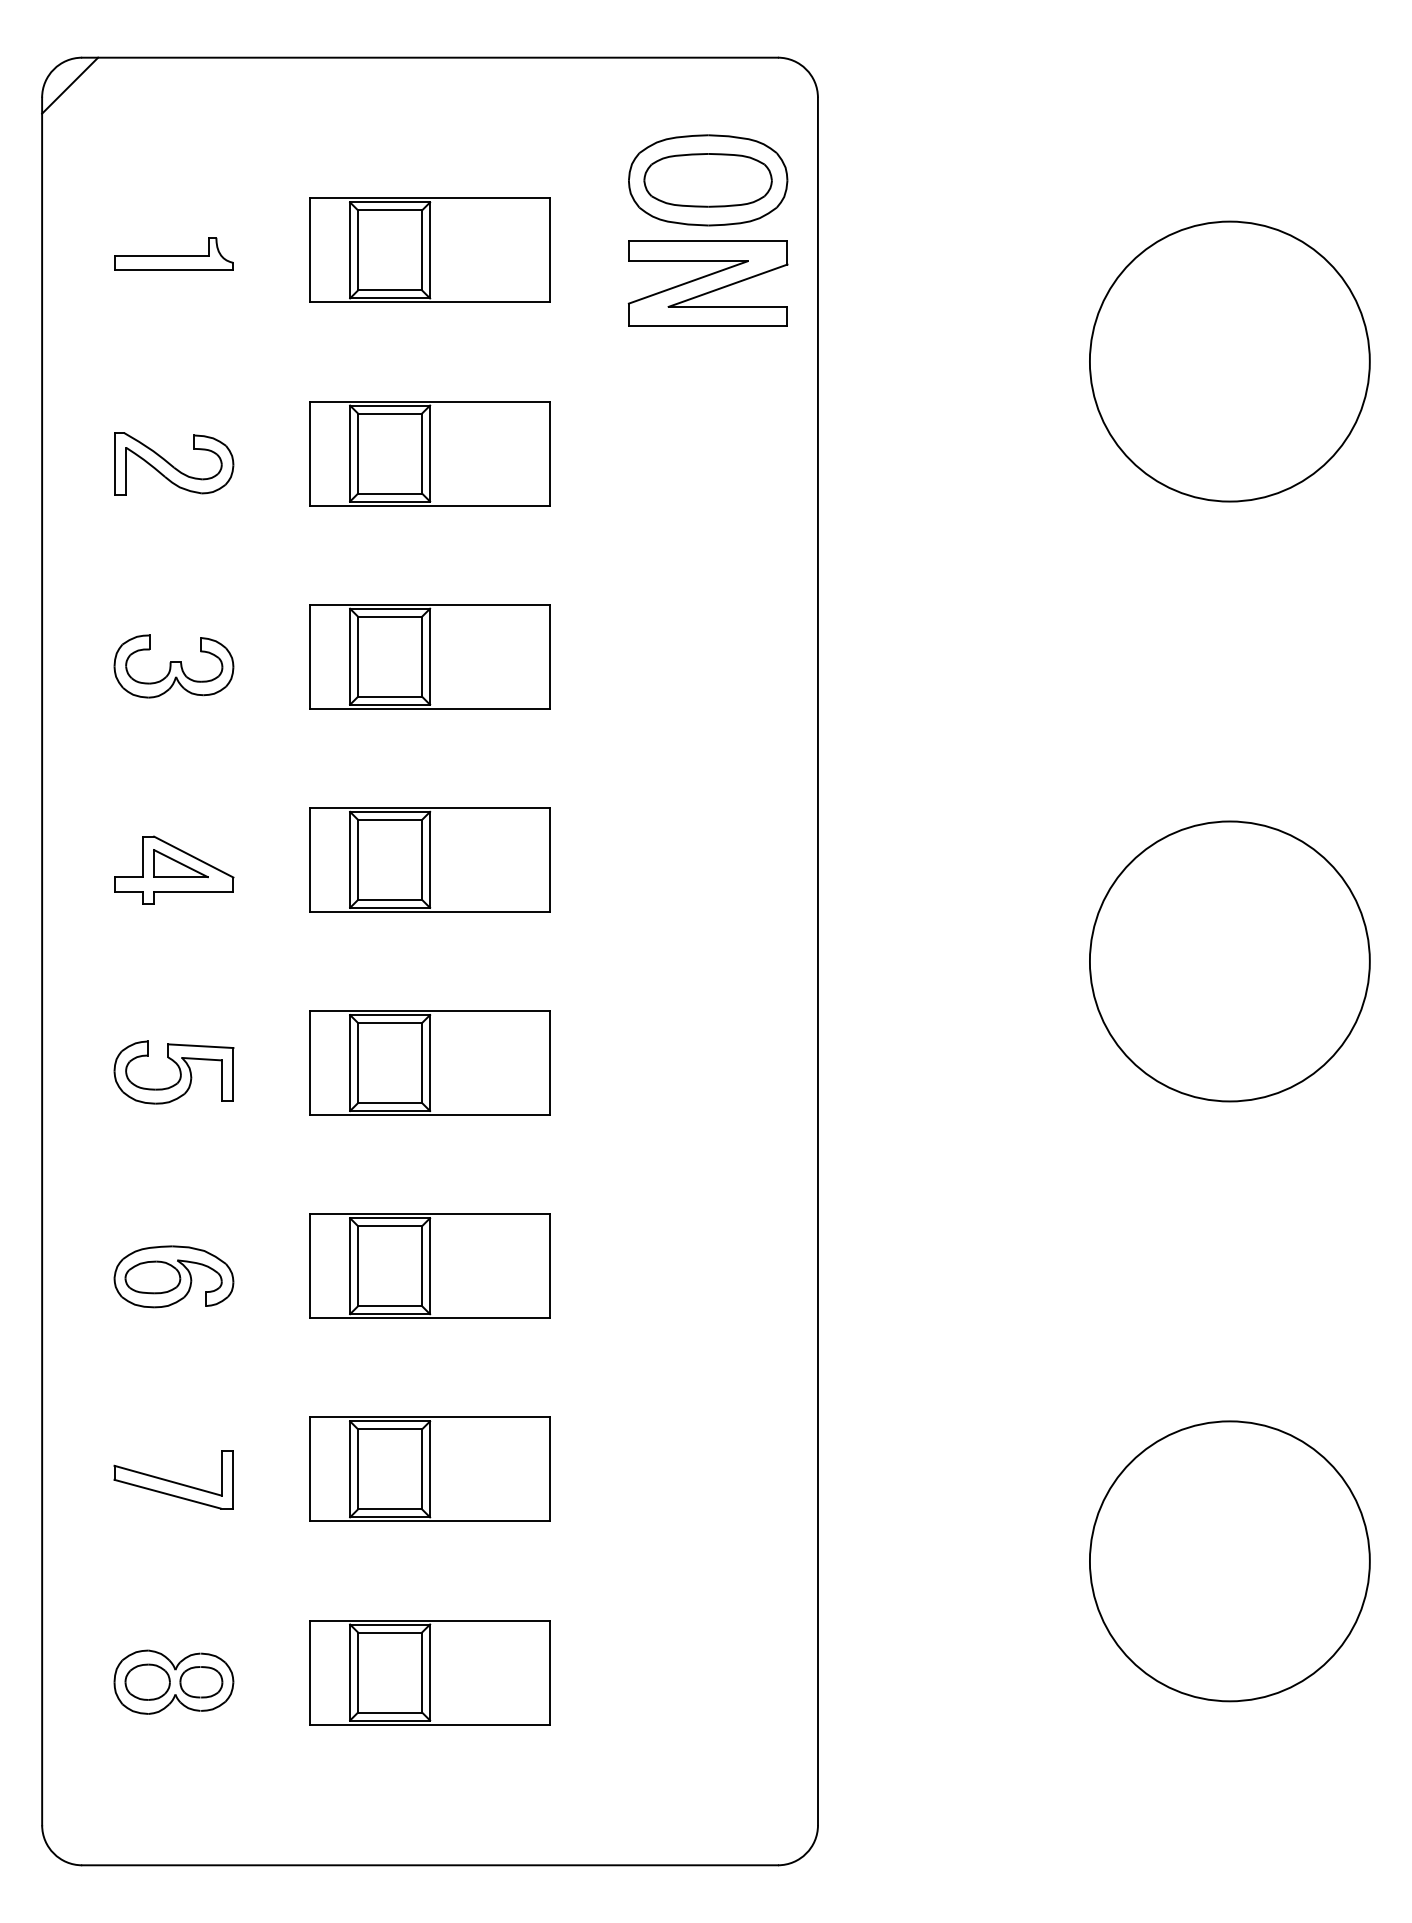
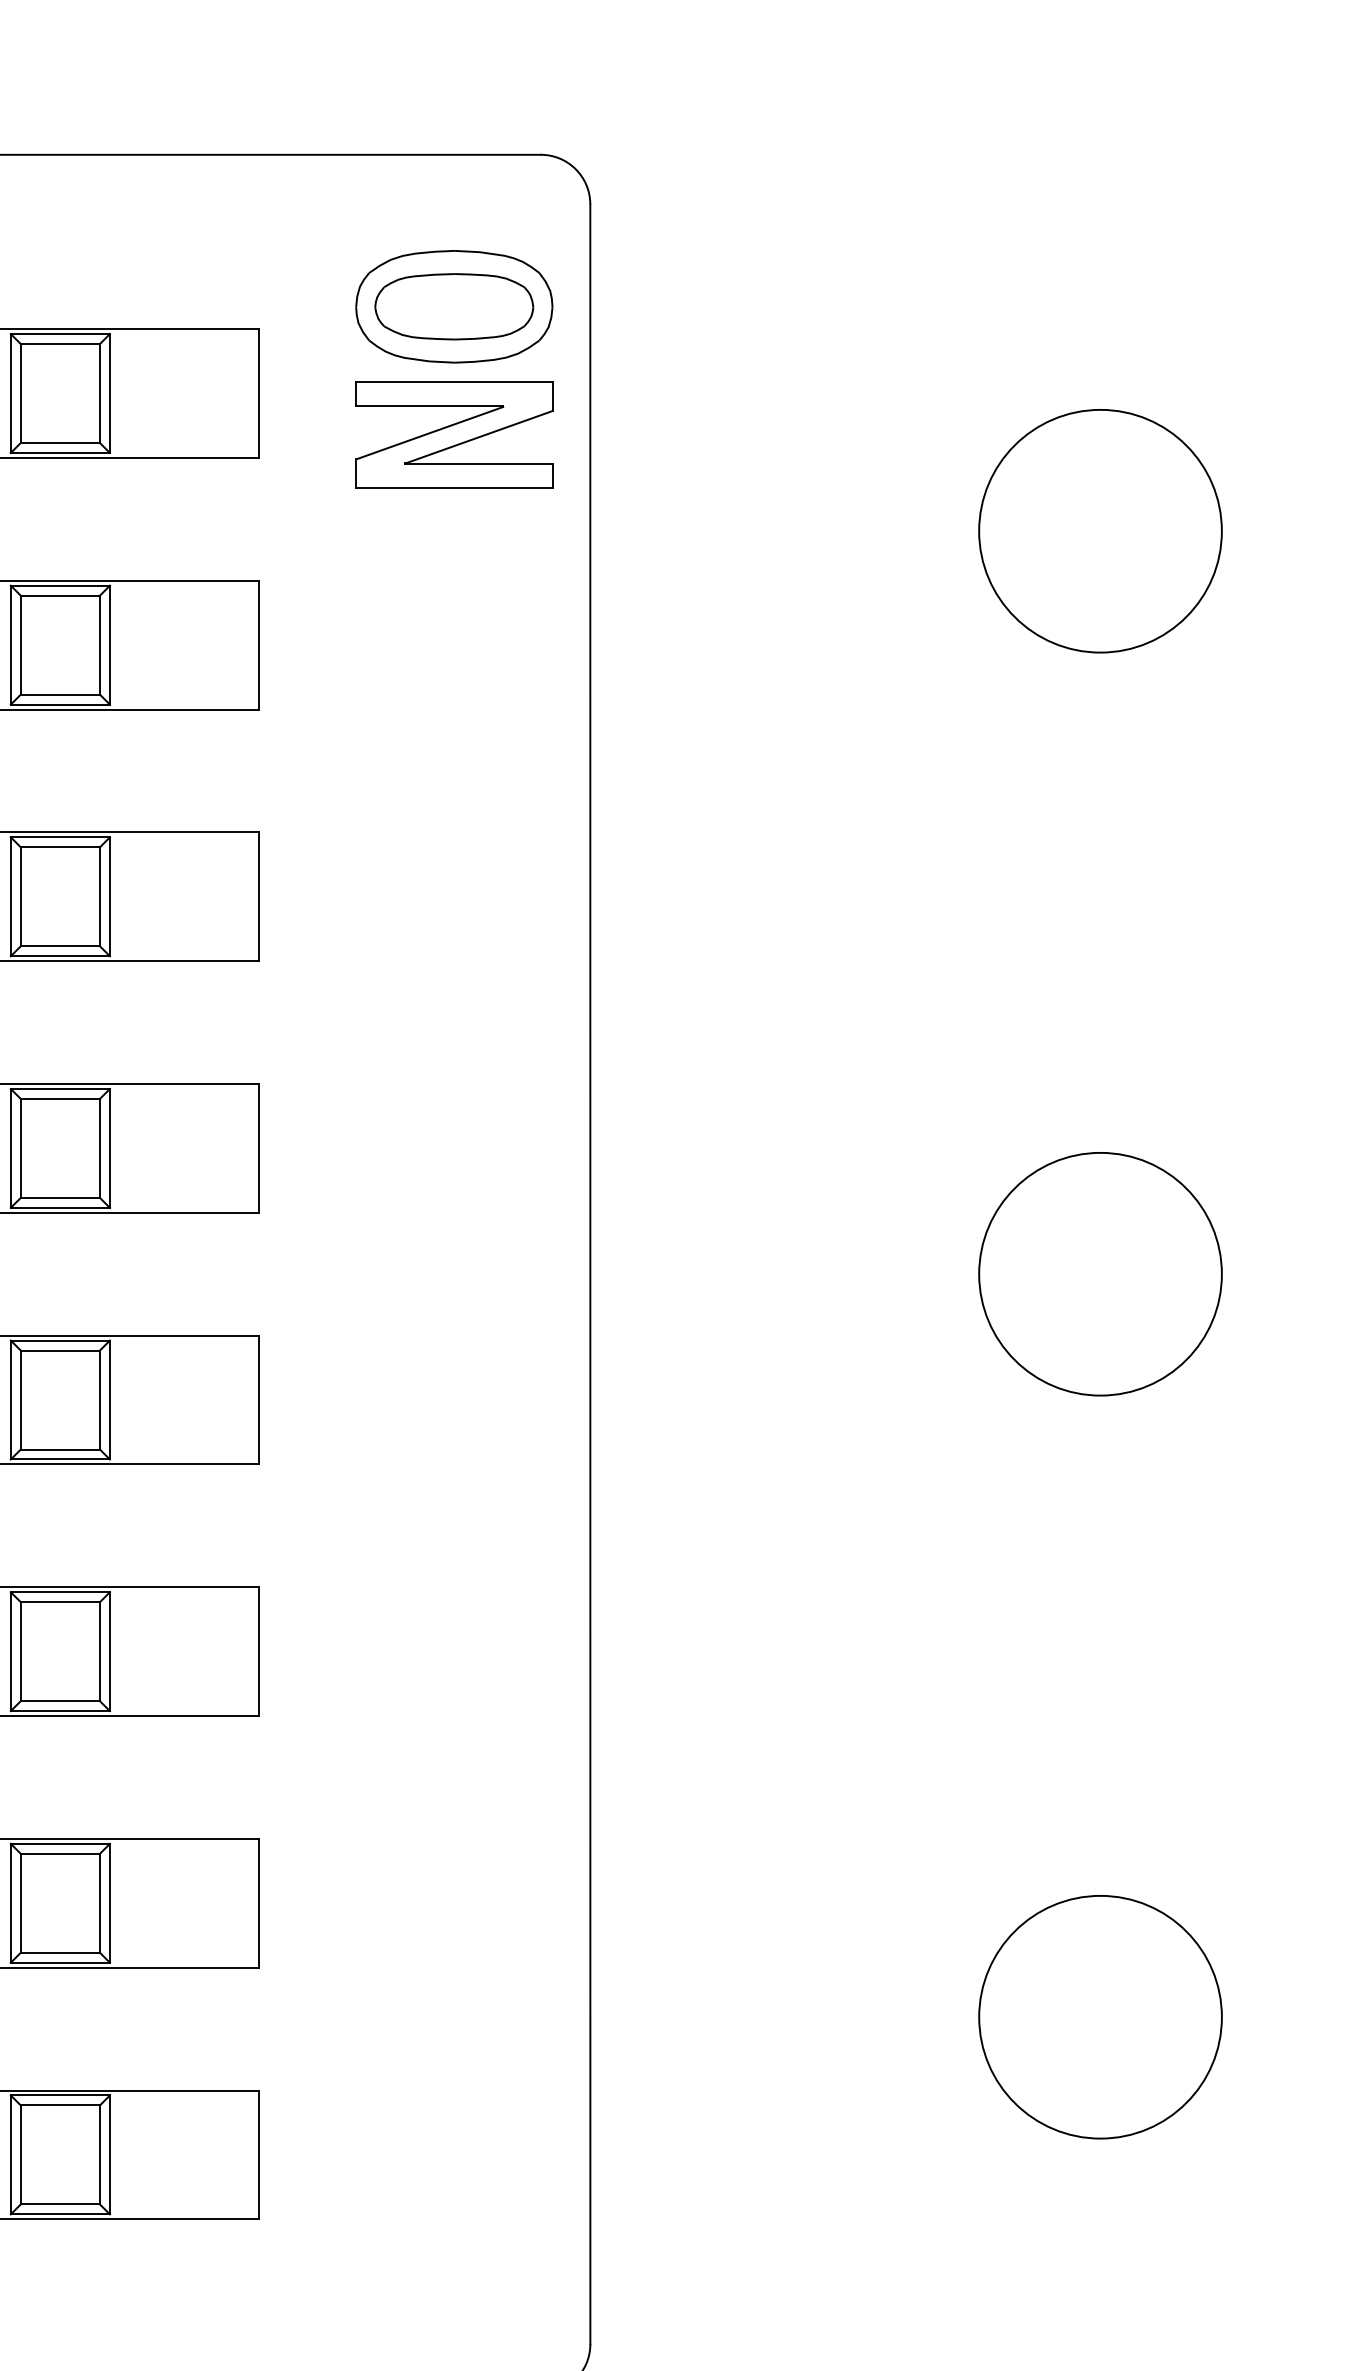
circle: (1229, 361) -> (1100, 531), size x0.7
circle: (1229, 961) -> (1100, 1274), size x0.7
circle: (1229, 1561) -> (1100, 2017), size x0.7

